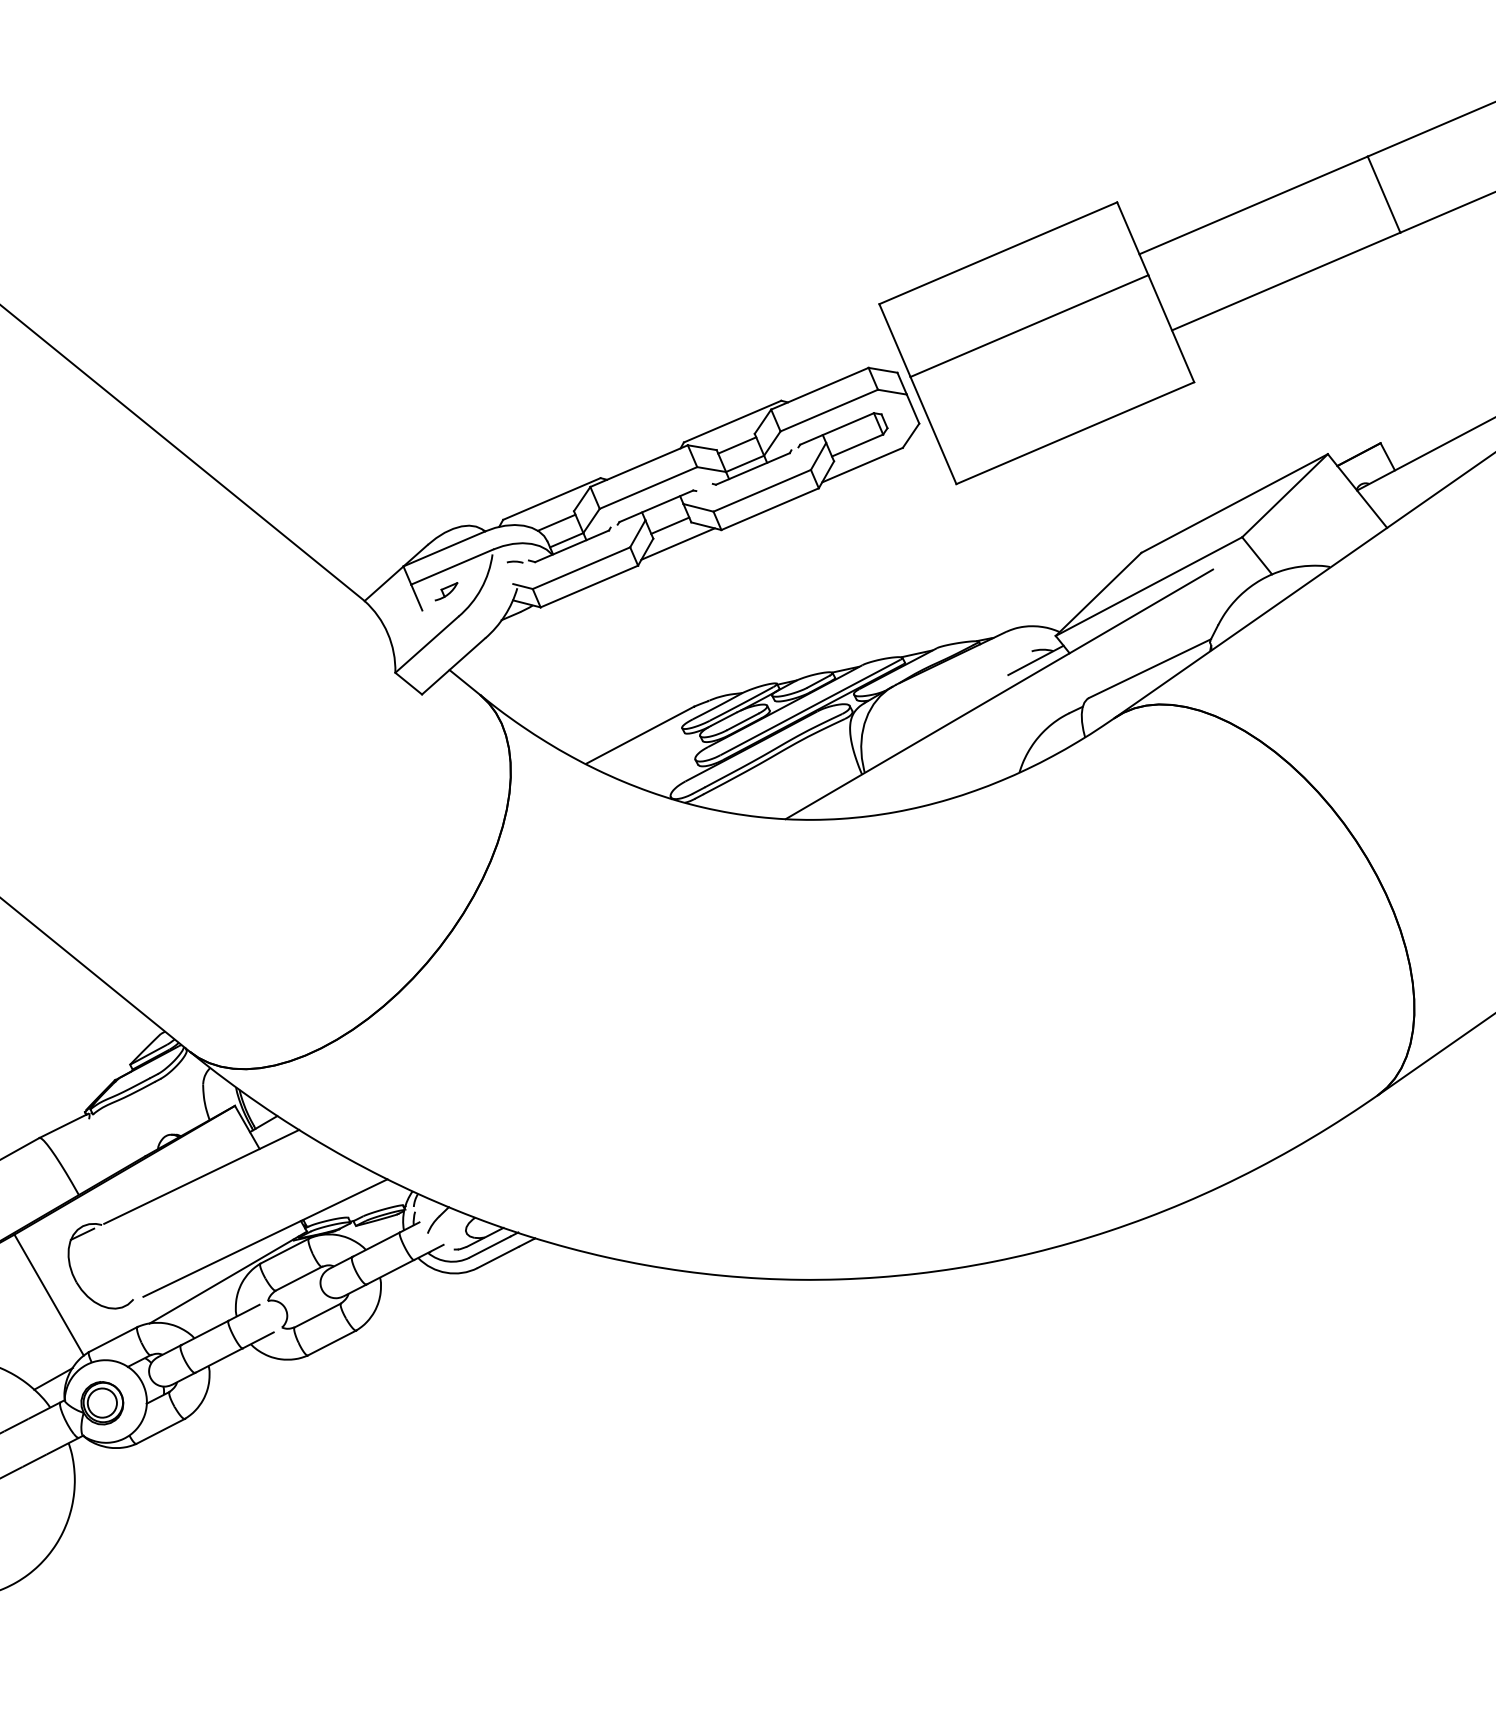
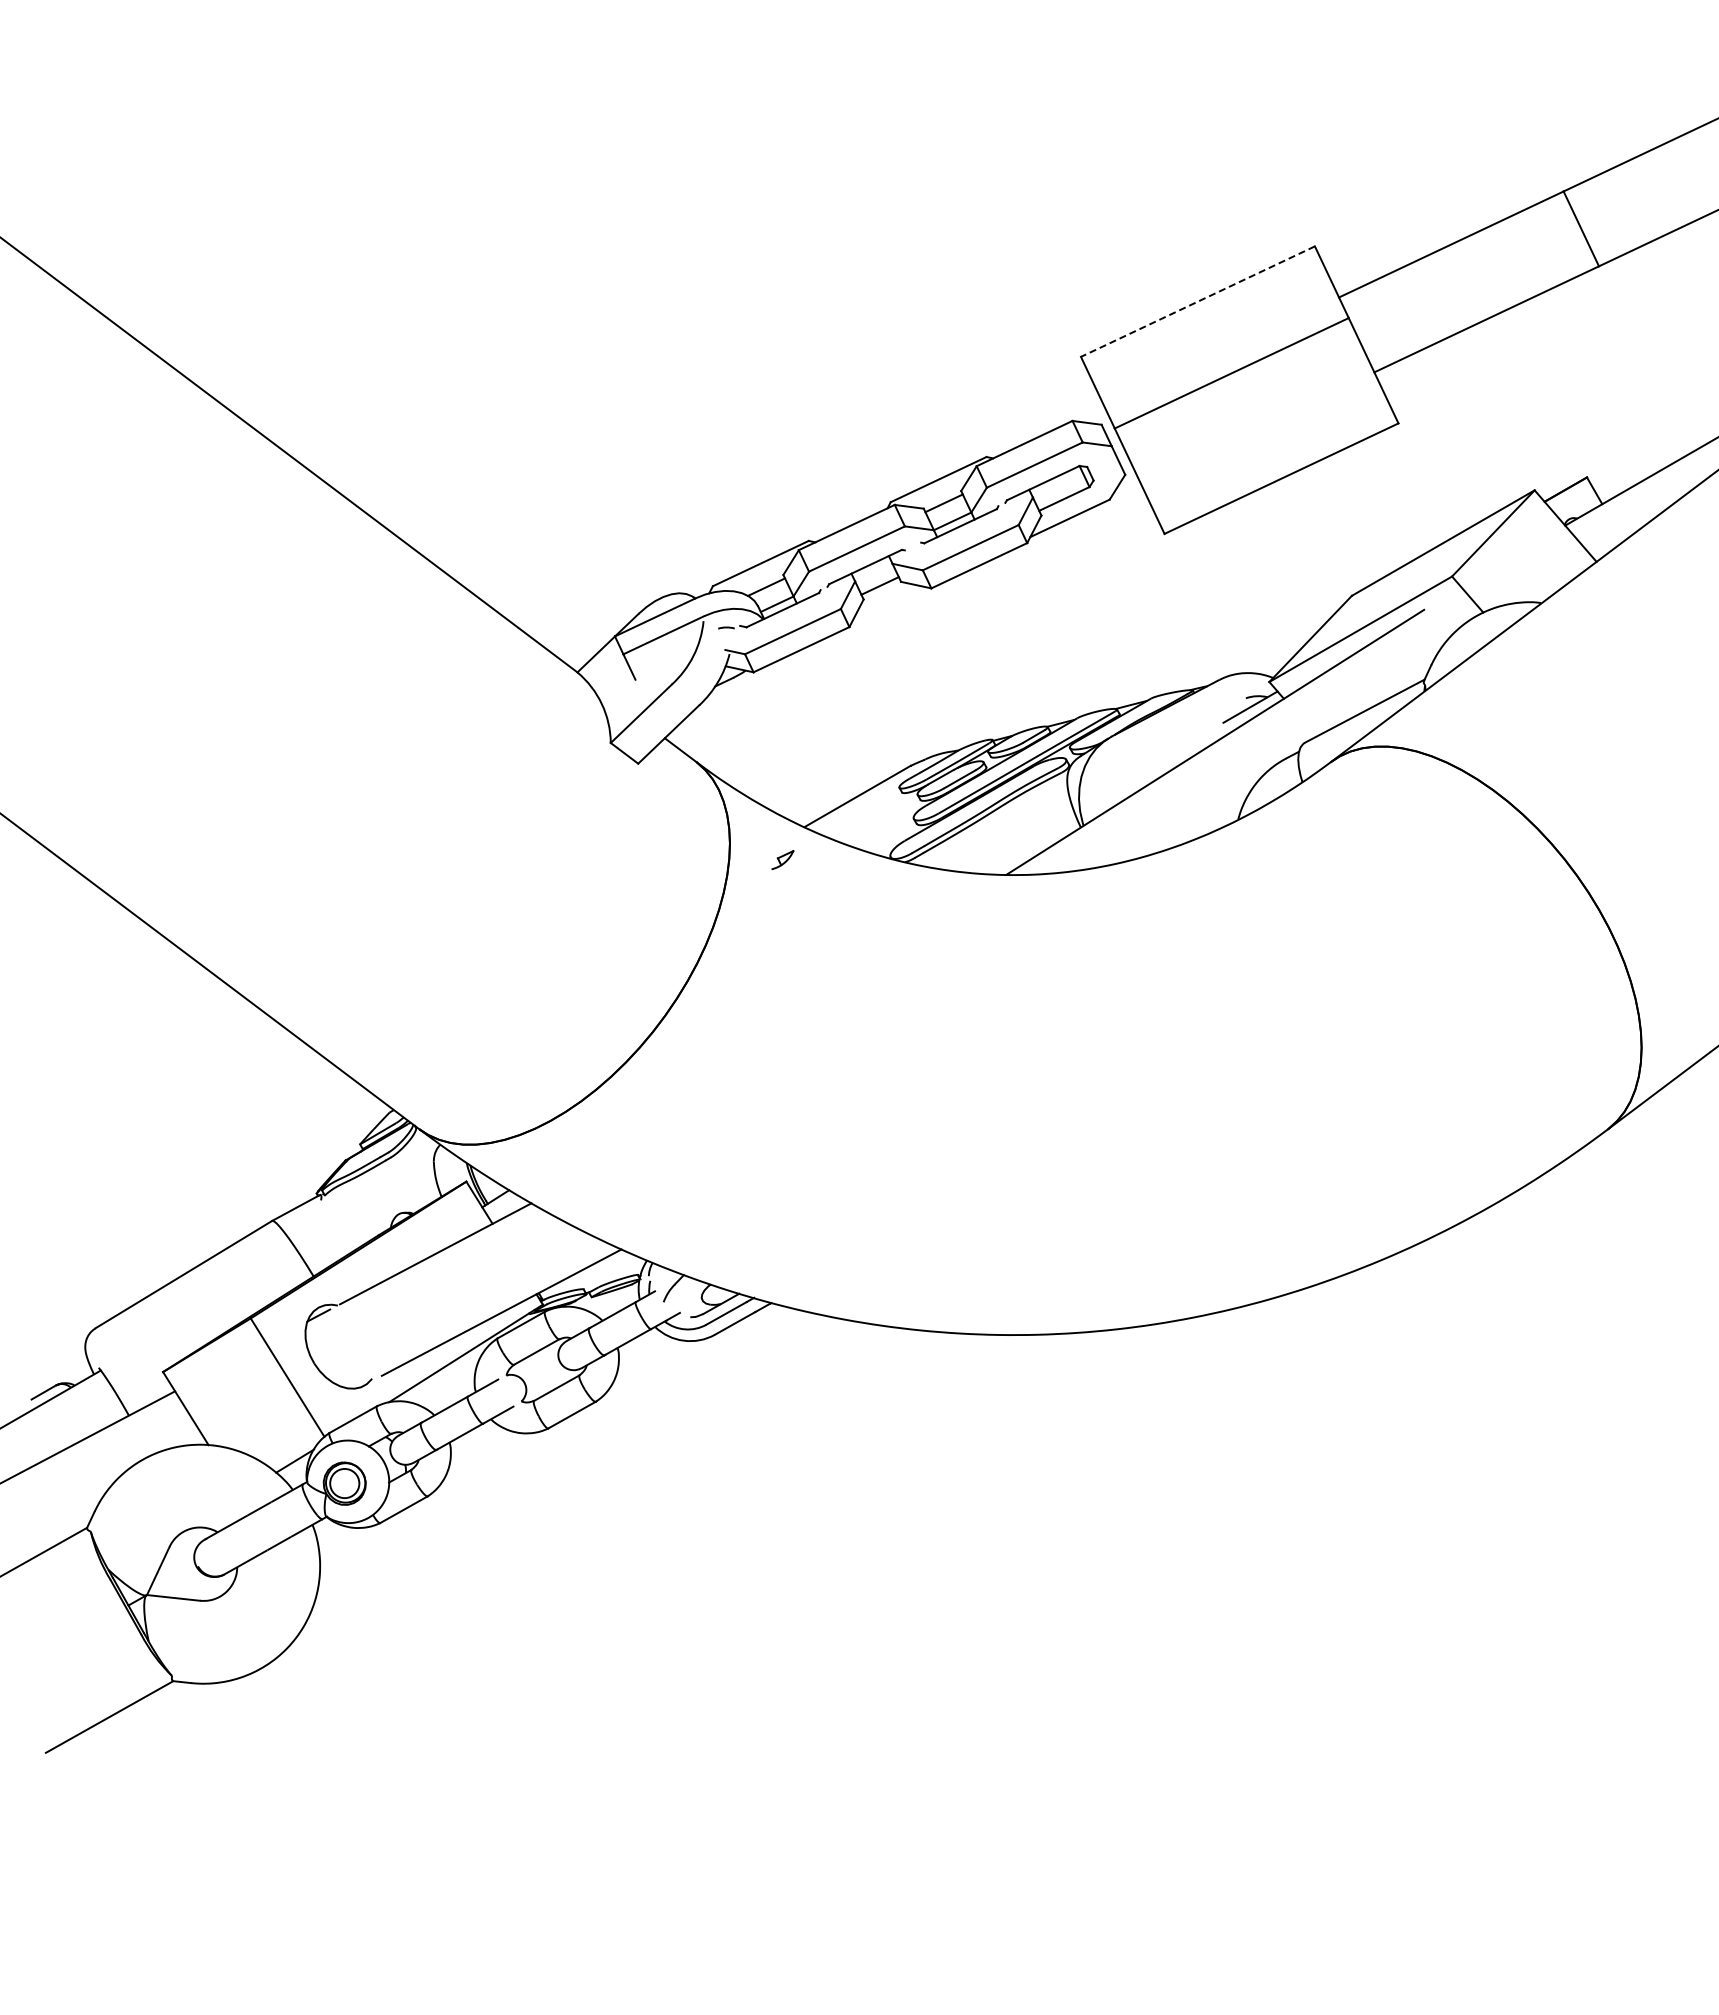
line: (997, 253) -> (1197, 301), solid -> dashed
line: (677, 543) -> (888, 603), removed
part: (446, 592) -> (782, 860), moved

